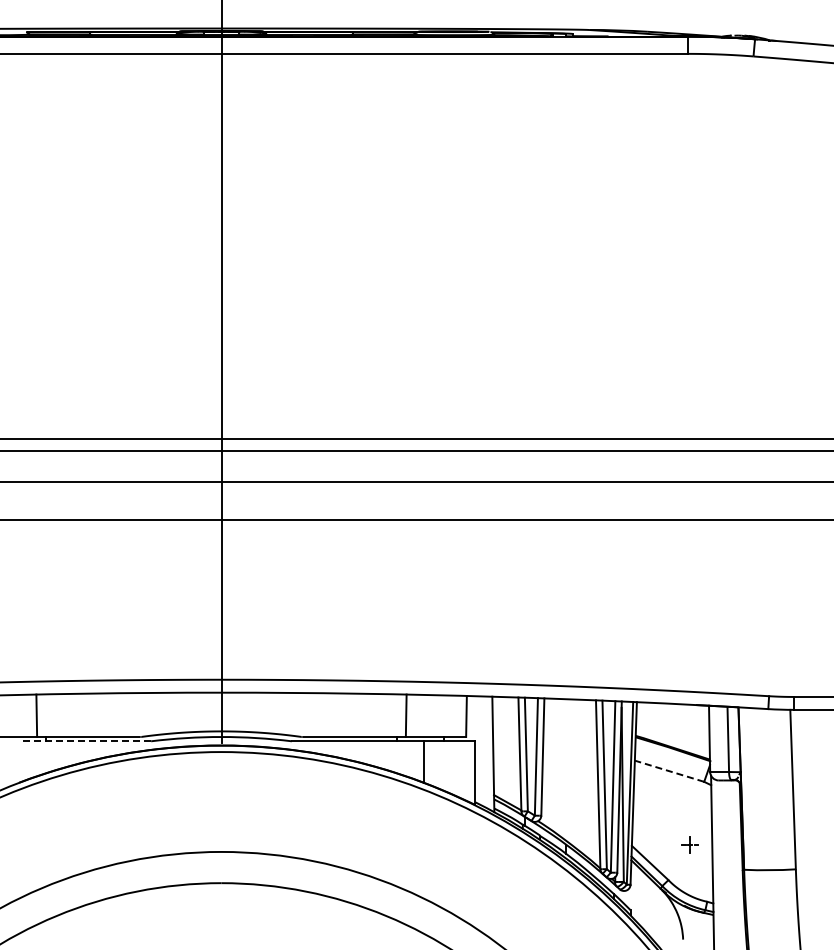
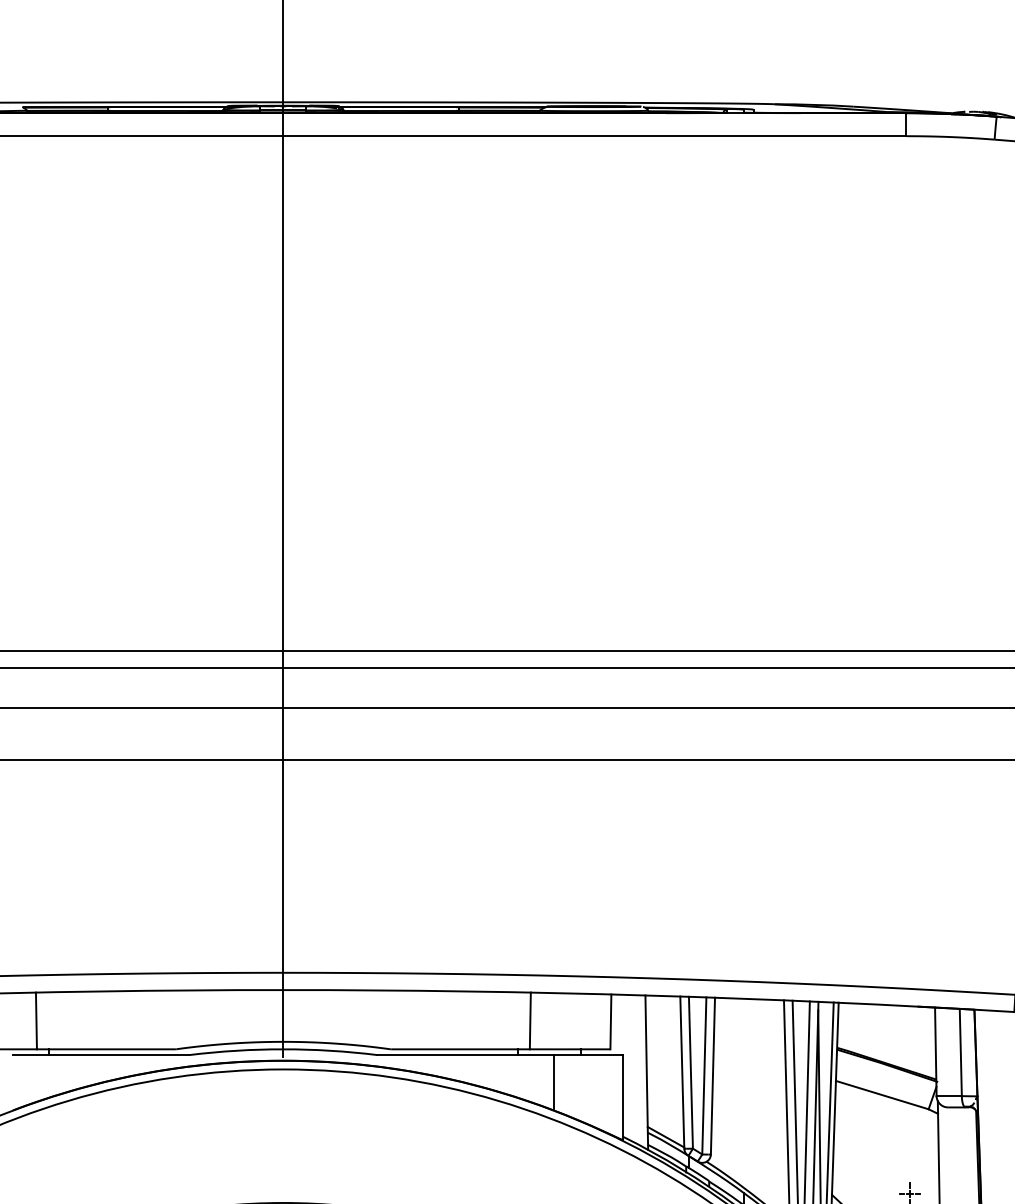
line: (85, 741) -> (101, 1055), dashed -> solid
line: (669, 771) -> (882, 1095), dashed -> solid

